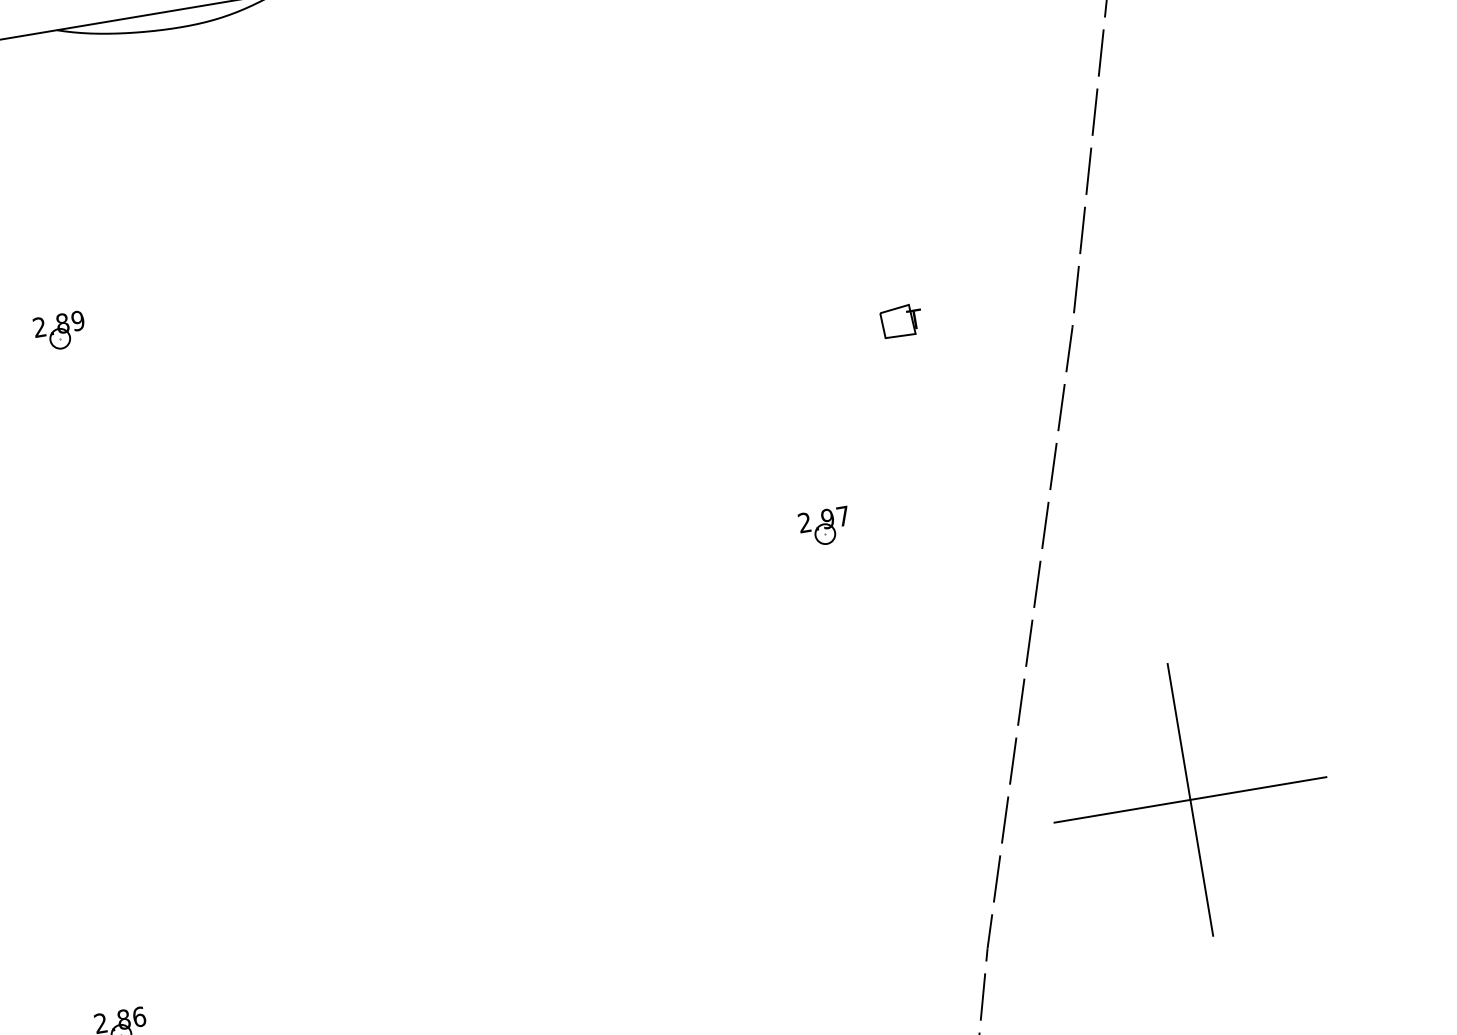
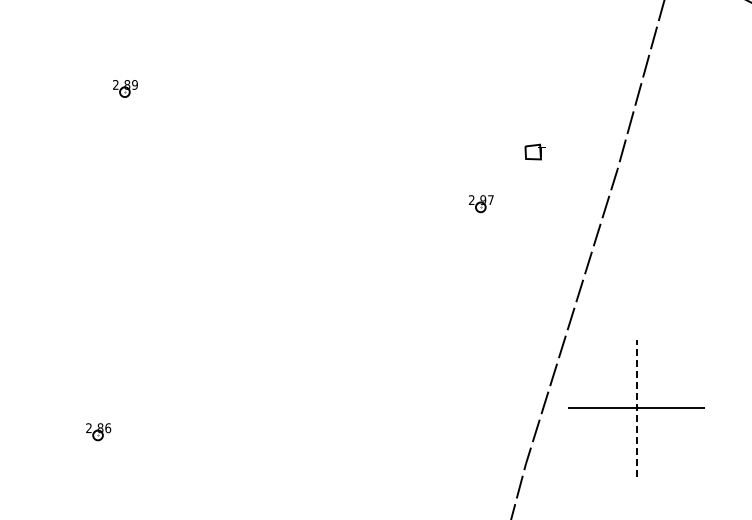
part: (823, 528) -> (480, 204), moved
line: (1190, 800) -> (636, 408), solid -> dashed

